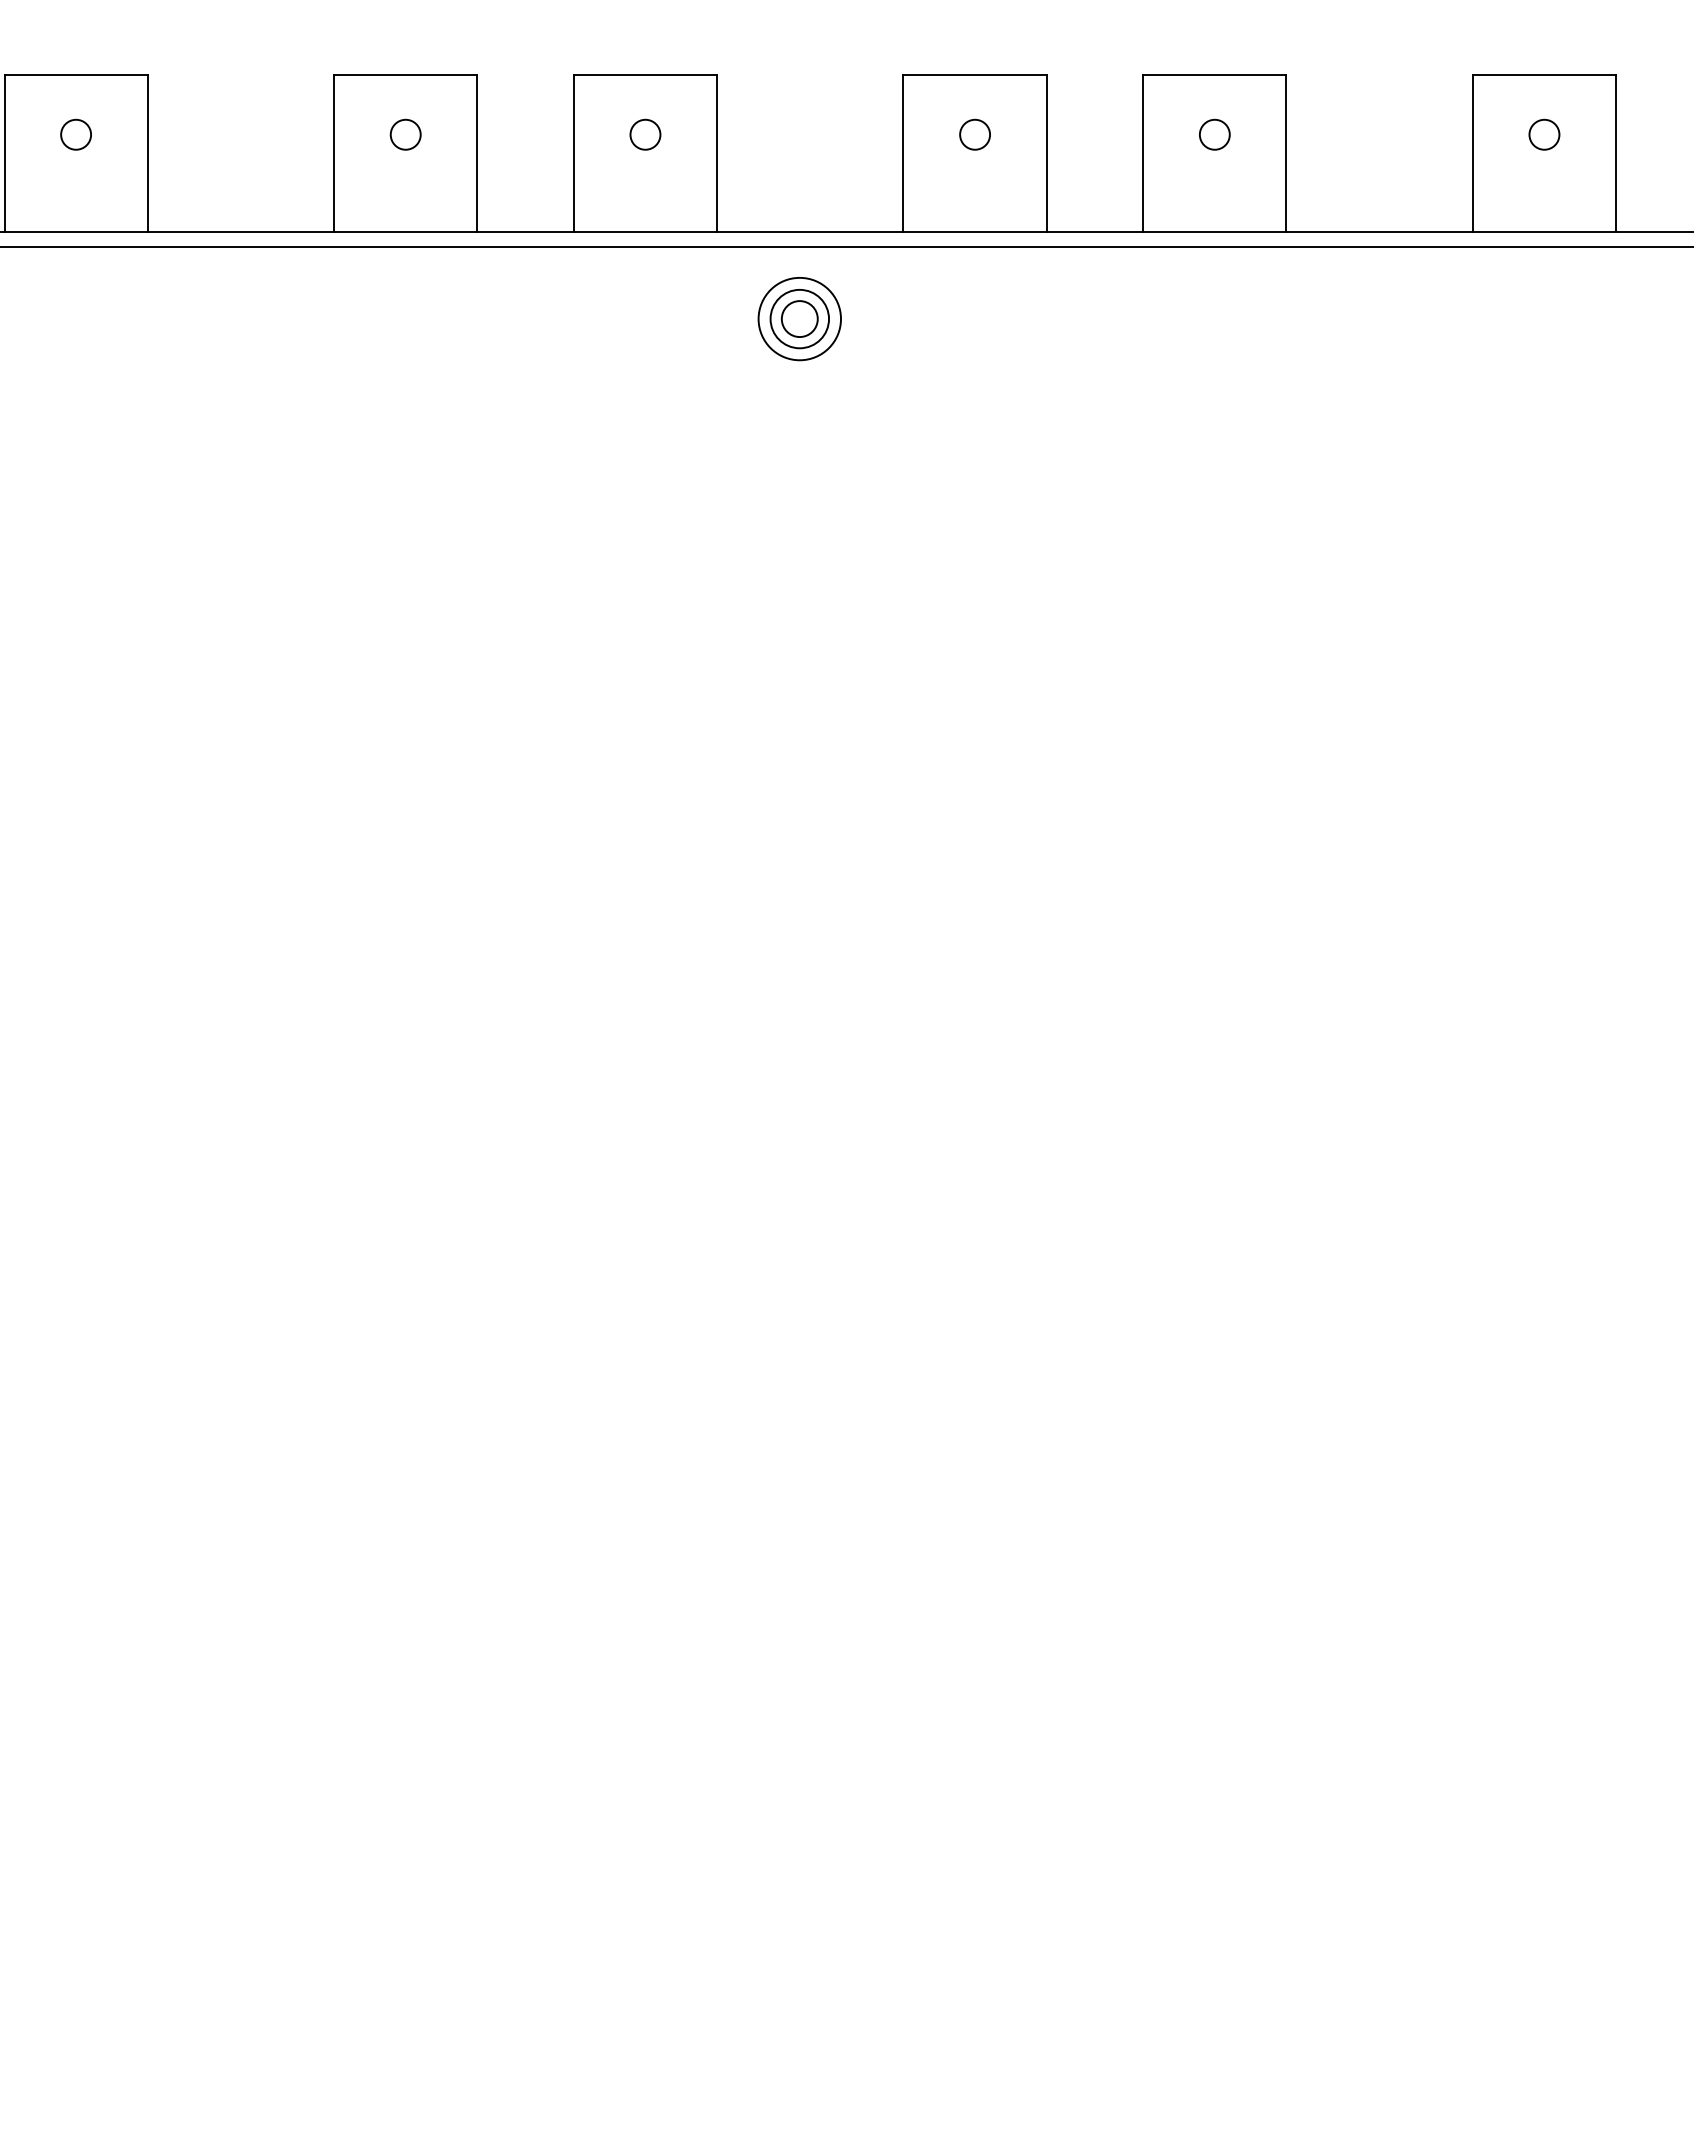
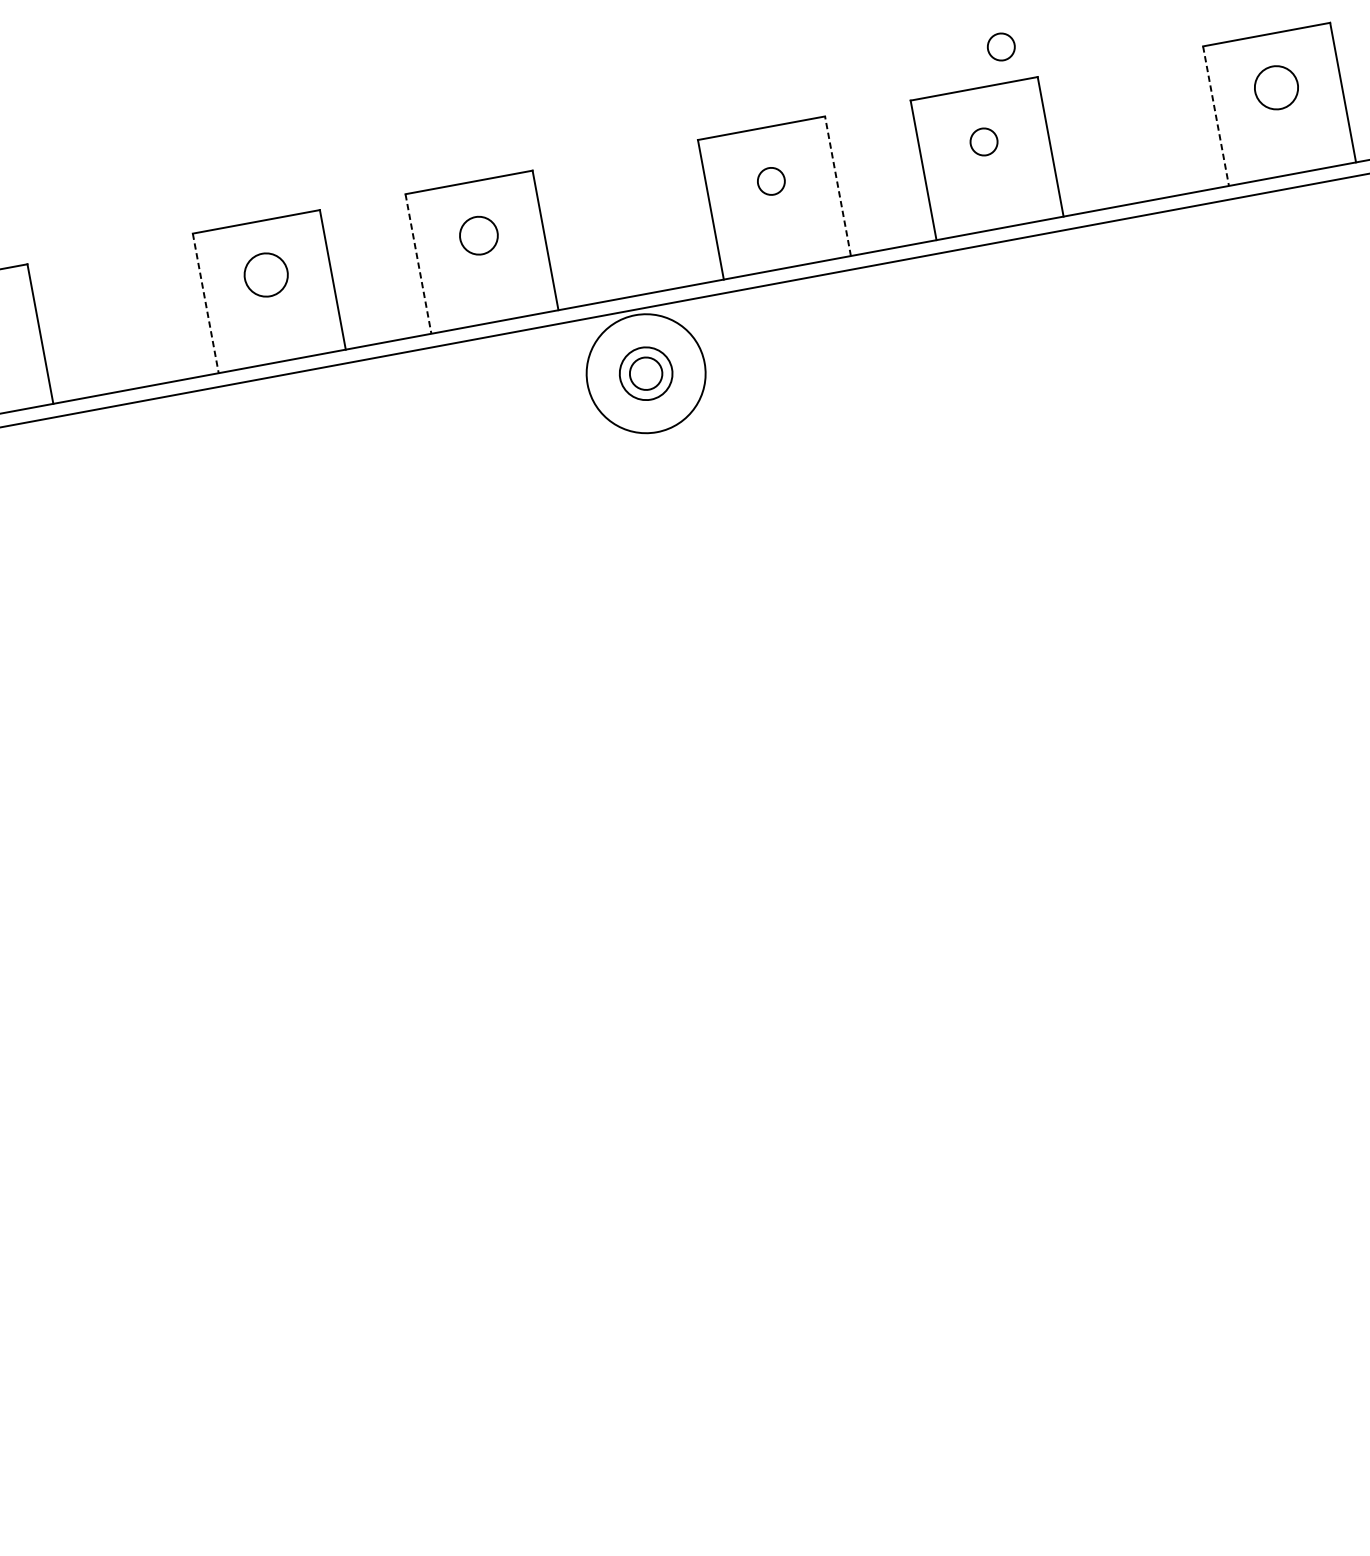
circle: (1252, 34) -> (1000, 46), added
circle: (405, 134) -> (265, 274), size x1.6
circle: (645, 134) -> (478, 235), size x1.4
circle: (1544, 134) -> (1276, 87), size x1.6
line: (334, 153) -> (206, 303), solid -> dashed
line: (573, 153) -> (418, 264), solid -> dashed
line: (1046, 153) -> (837, 186), solid -> dashed
line: (1472, 153) -> (1215, 116), solid -> dashed
circle: (799, 318) -> (645, 373), size x1.6

